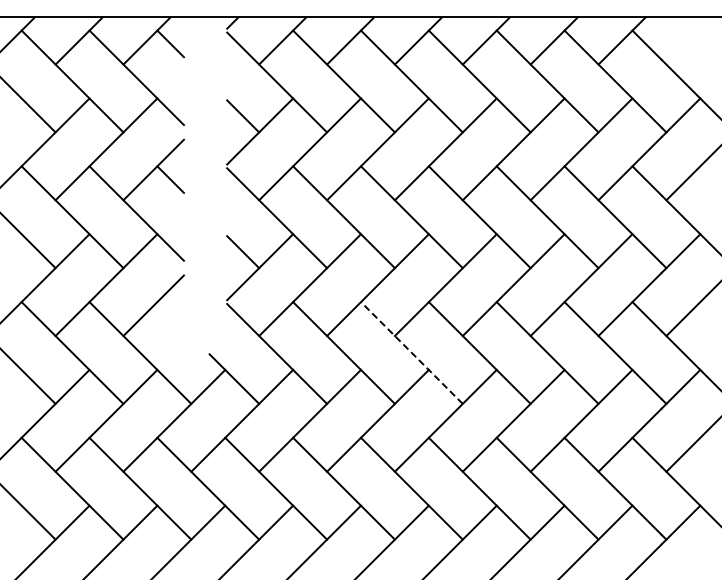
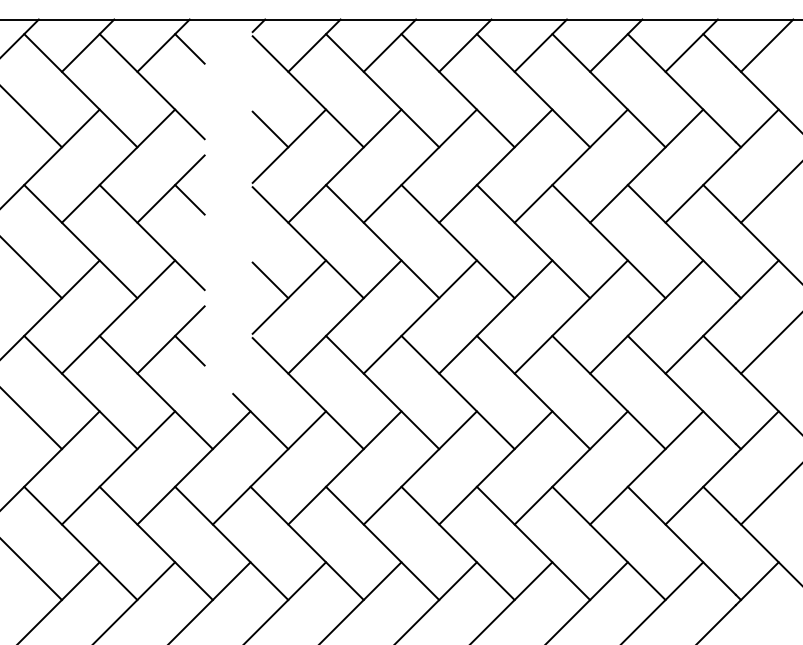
line: (689, 40) -> (766, 45), added
line: (170, 315) -> (189, 350), added
line: (411, 352) -> (457, 391), dashed -> solid

